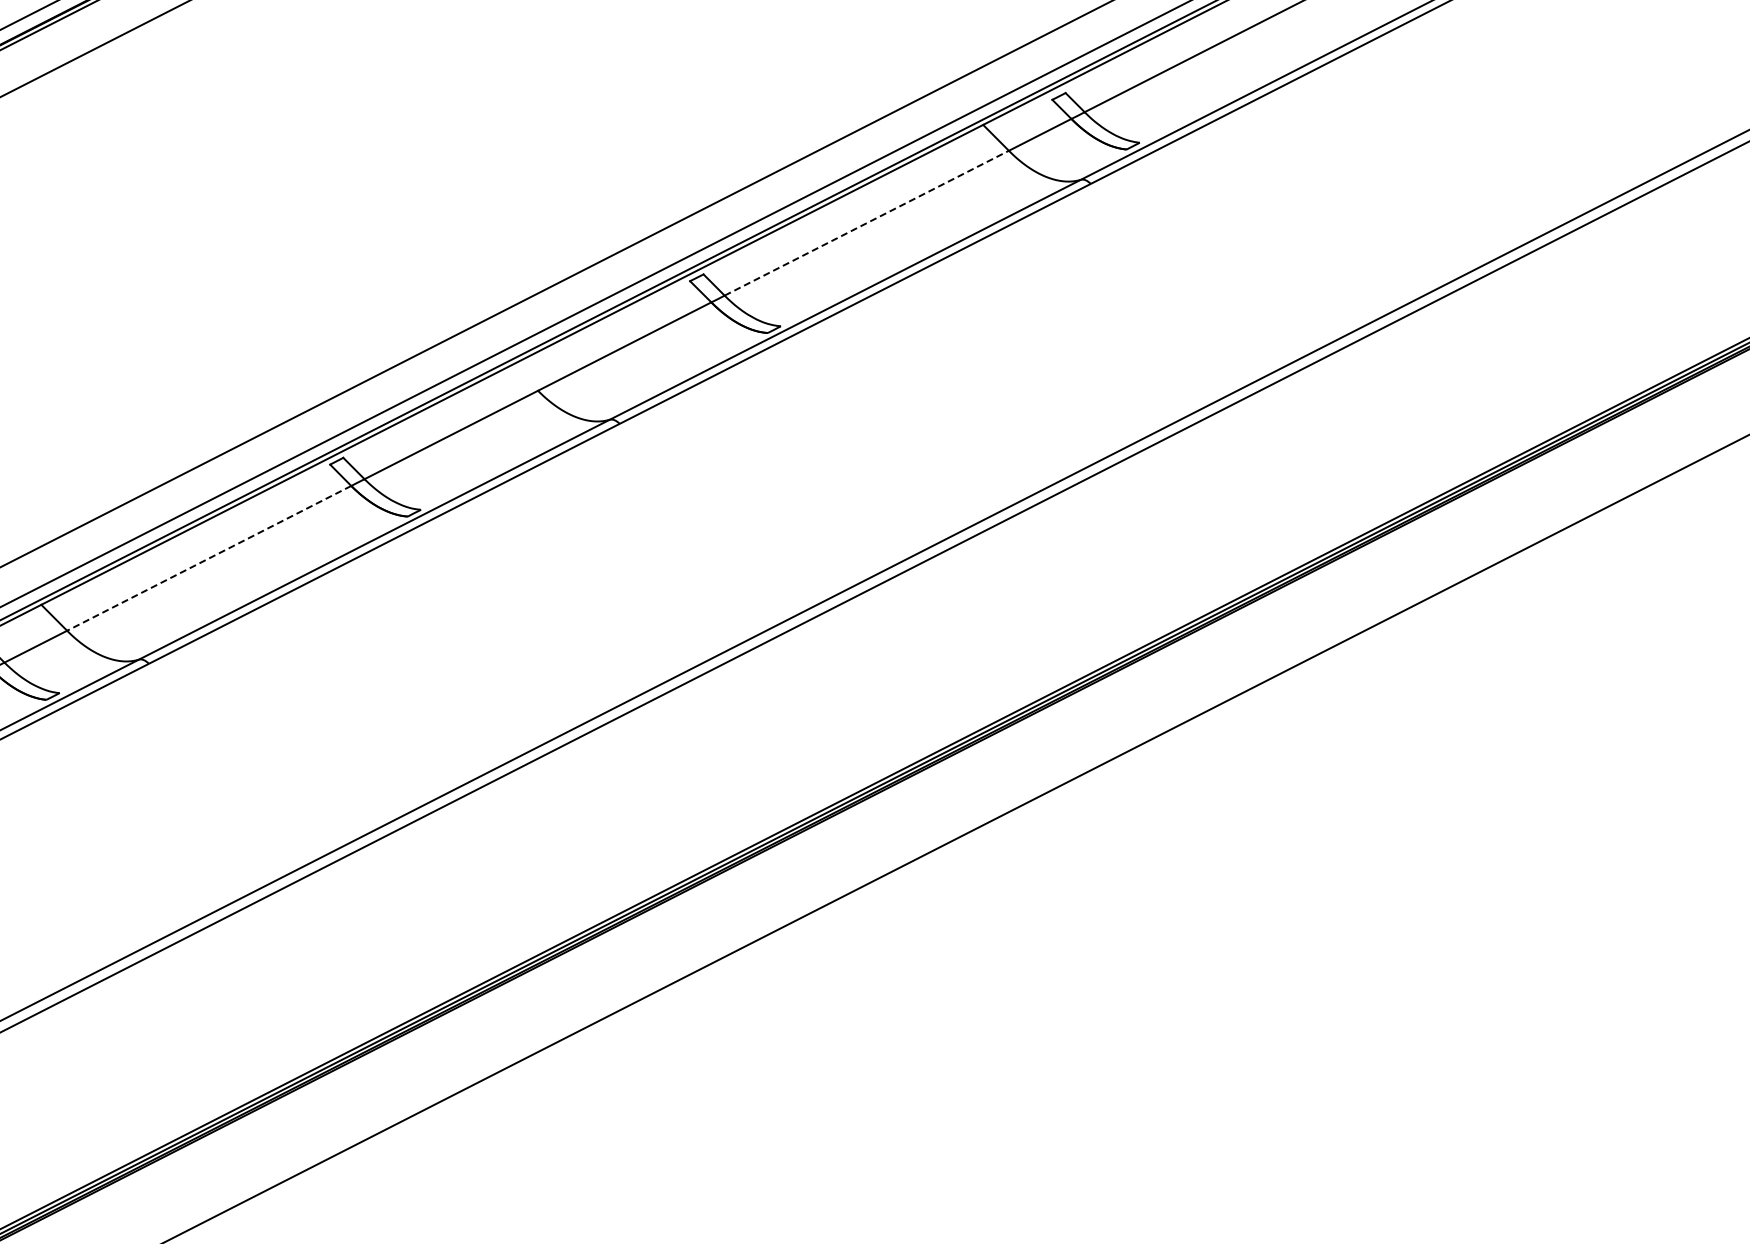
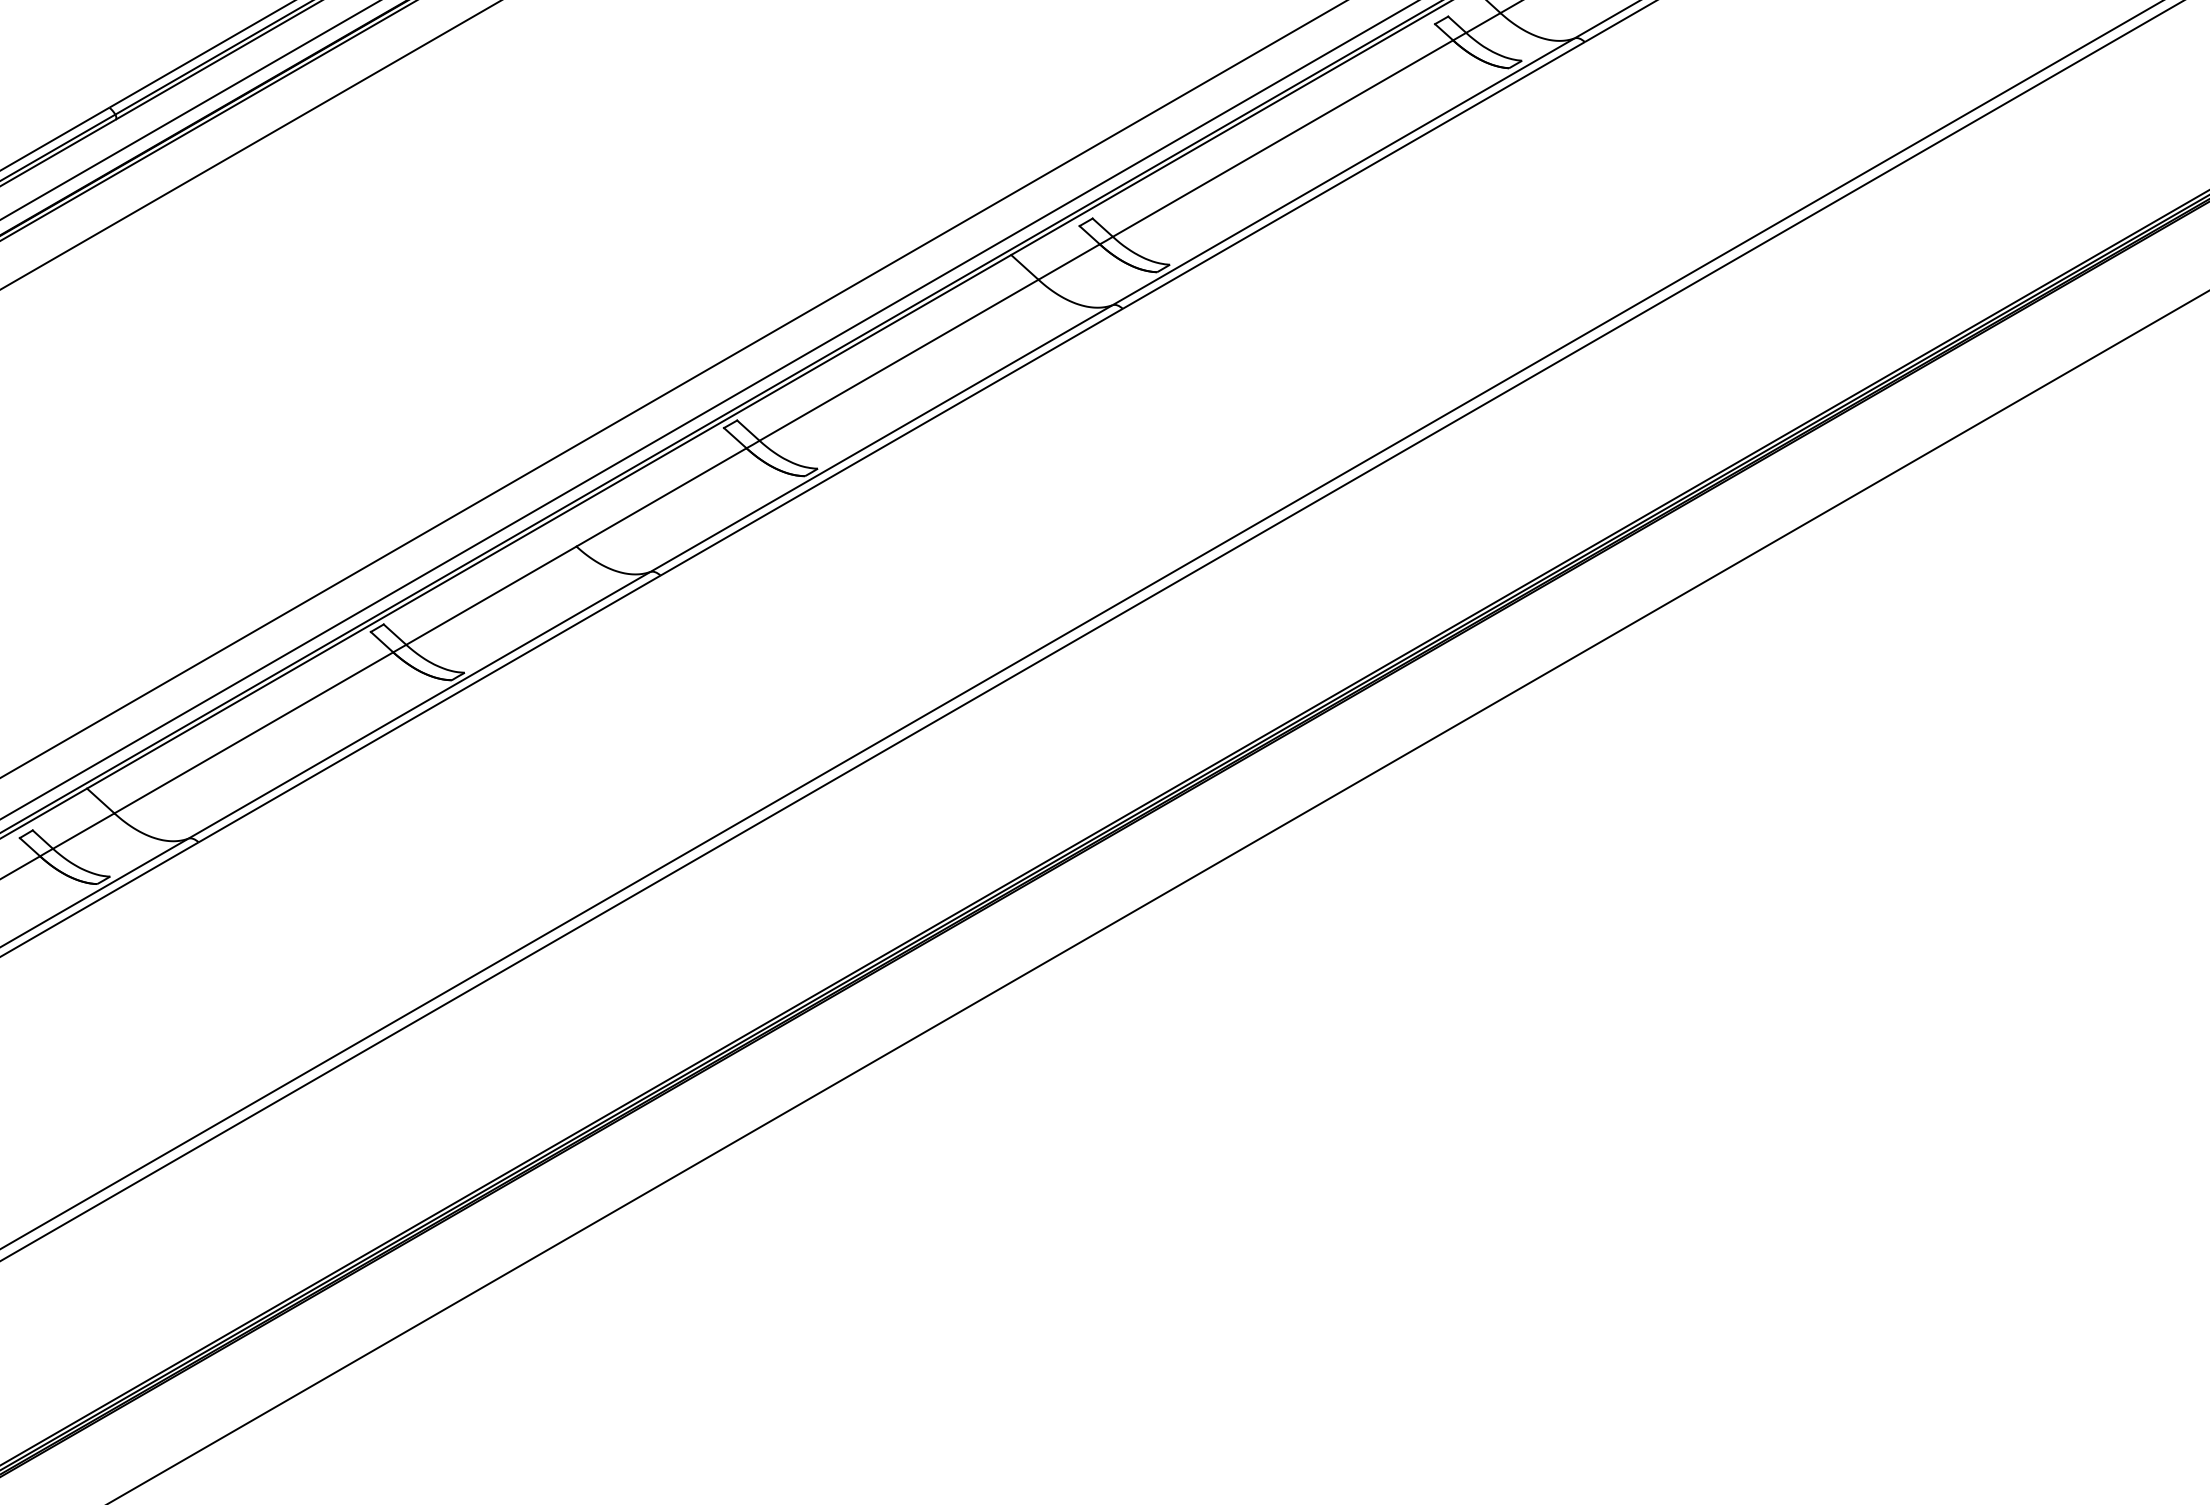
line: (867, 223) -> (899, 360), dashed -> solid
line: (208, 557) -> (253, 732), dashed -> solid

